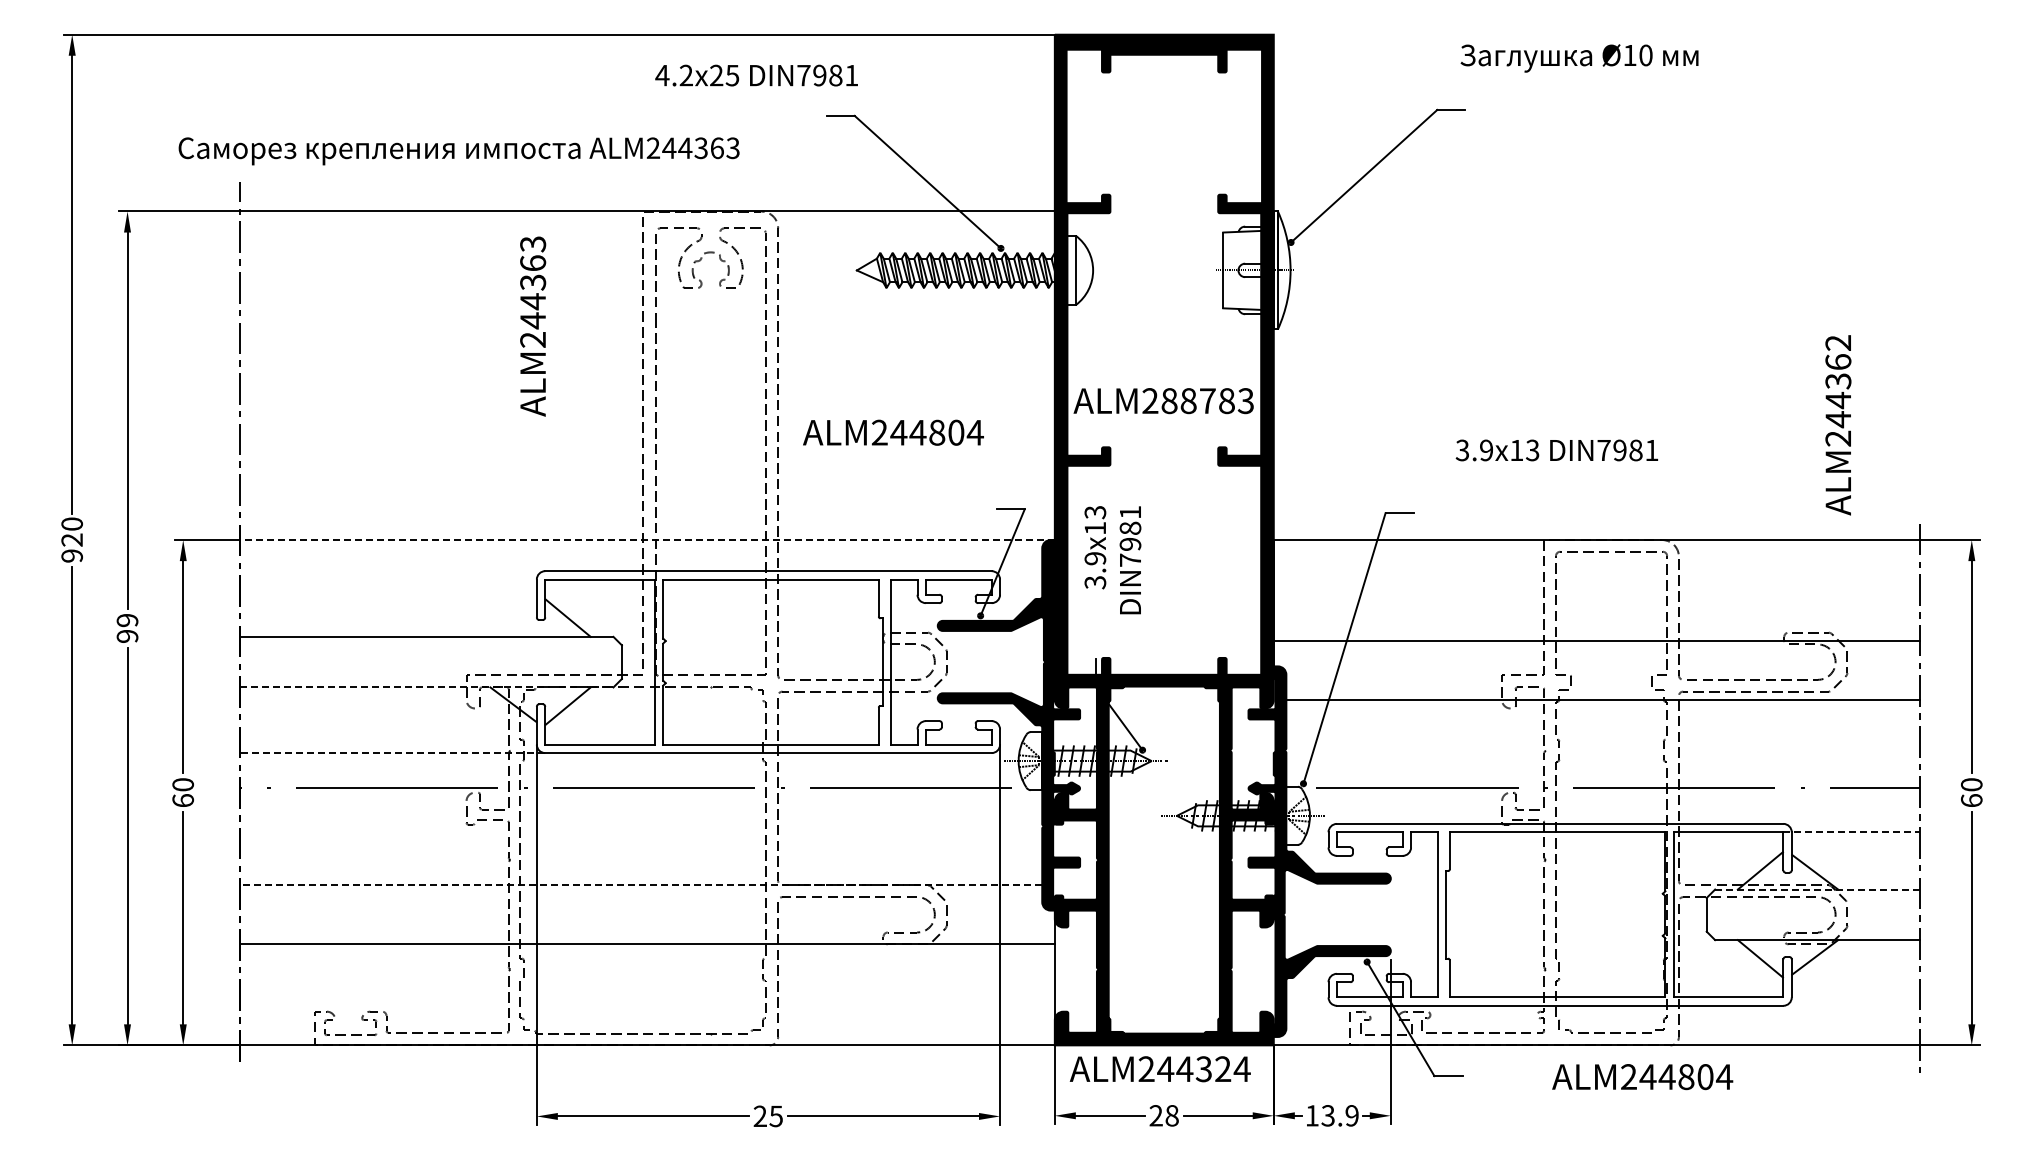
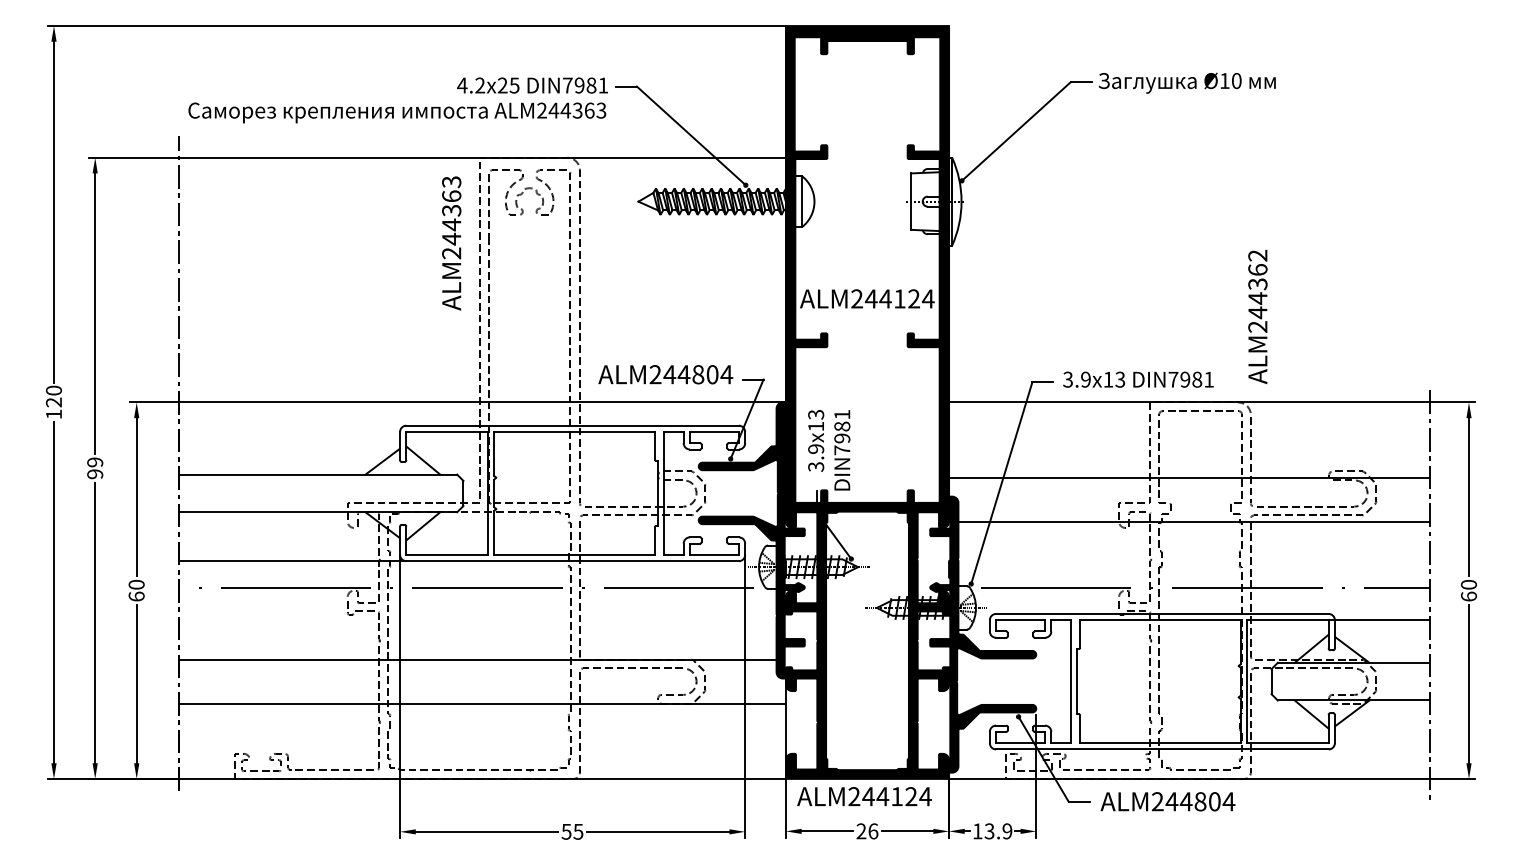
text: (1579, 58) -> (1187, 83), moved
text: (756, 75) -> (532, 85), moved
text: (458, 151) -> (396, 113), moved
text: (533, 326) -> (451, 243), moved
text: (1207, 401) -> (899, 299), ALM288783 -> ALM244124
text: (1838, 425) -> (1257, 317), moved
text: (893, 432) -> (665, 374), moved
text: (1556, 450) -> (1138, 379), moved
line: (647, 540) -> (482, 402), dashed -> solid
text: (72, 555) -> (54, 414), 920 -> 120
text: (1112, 560) -> (828, 450), moved
line: (513, 619) -> (382, 461), added
line: (426, 687) -> (317, 512), dashed -> solid
line: (392, 753) -> (292, 561), dashed -> solid
line: (1852, 832) -> (1380, 620), dashed -> solid
line: (641, 885) -> (478, 659), dashed -> solid
line: (1817, 889) -> (1354, 662), dashed -> solid
text: (1203, 1069) -> (896, 796), ALM244324 -> ALM244124
text: (1642, 1077) -> (1167, 802), moved
text: (1171, 1115) -> (872, 831), 28 -> 26
text: (759, 1116) -> (565, 831), 25 -> 55

